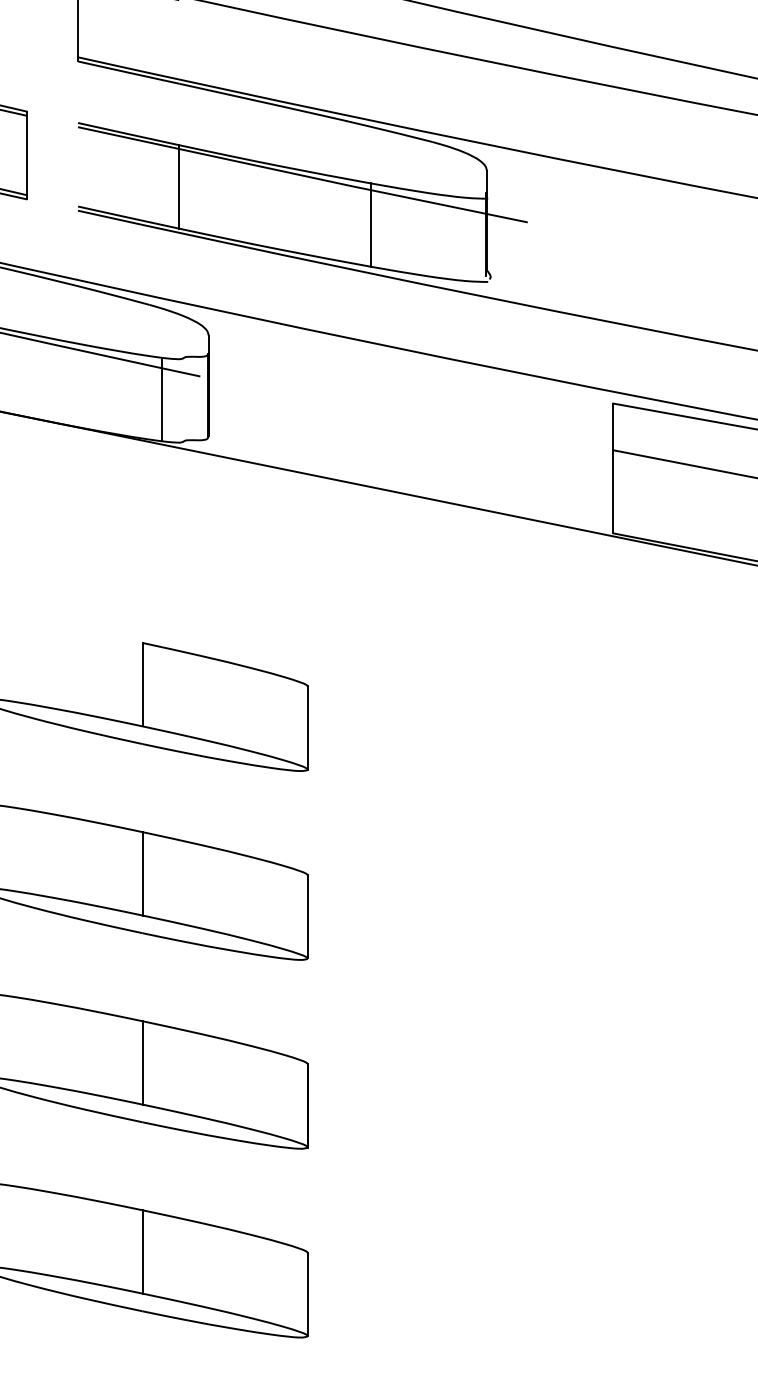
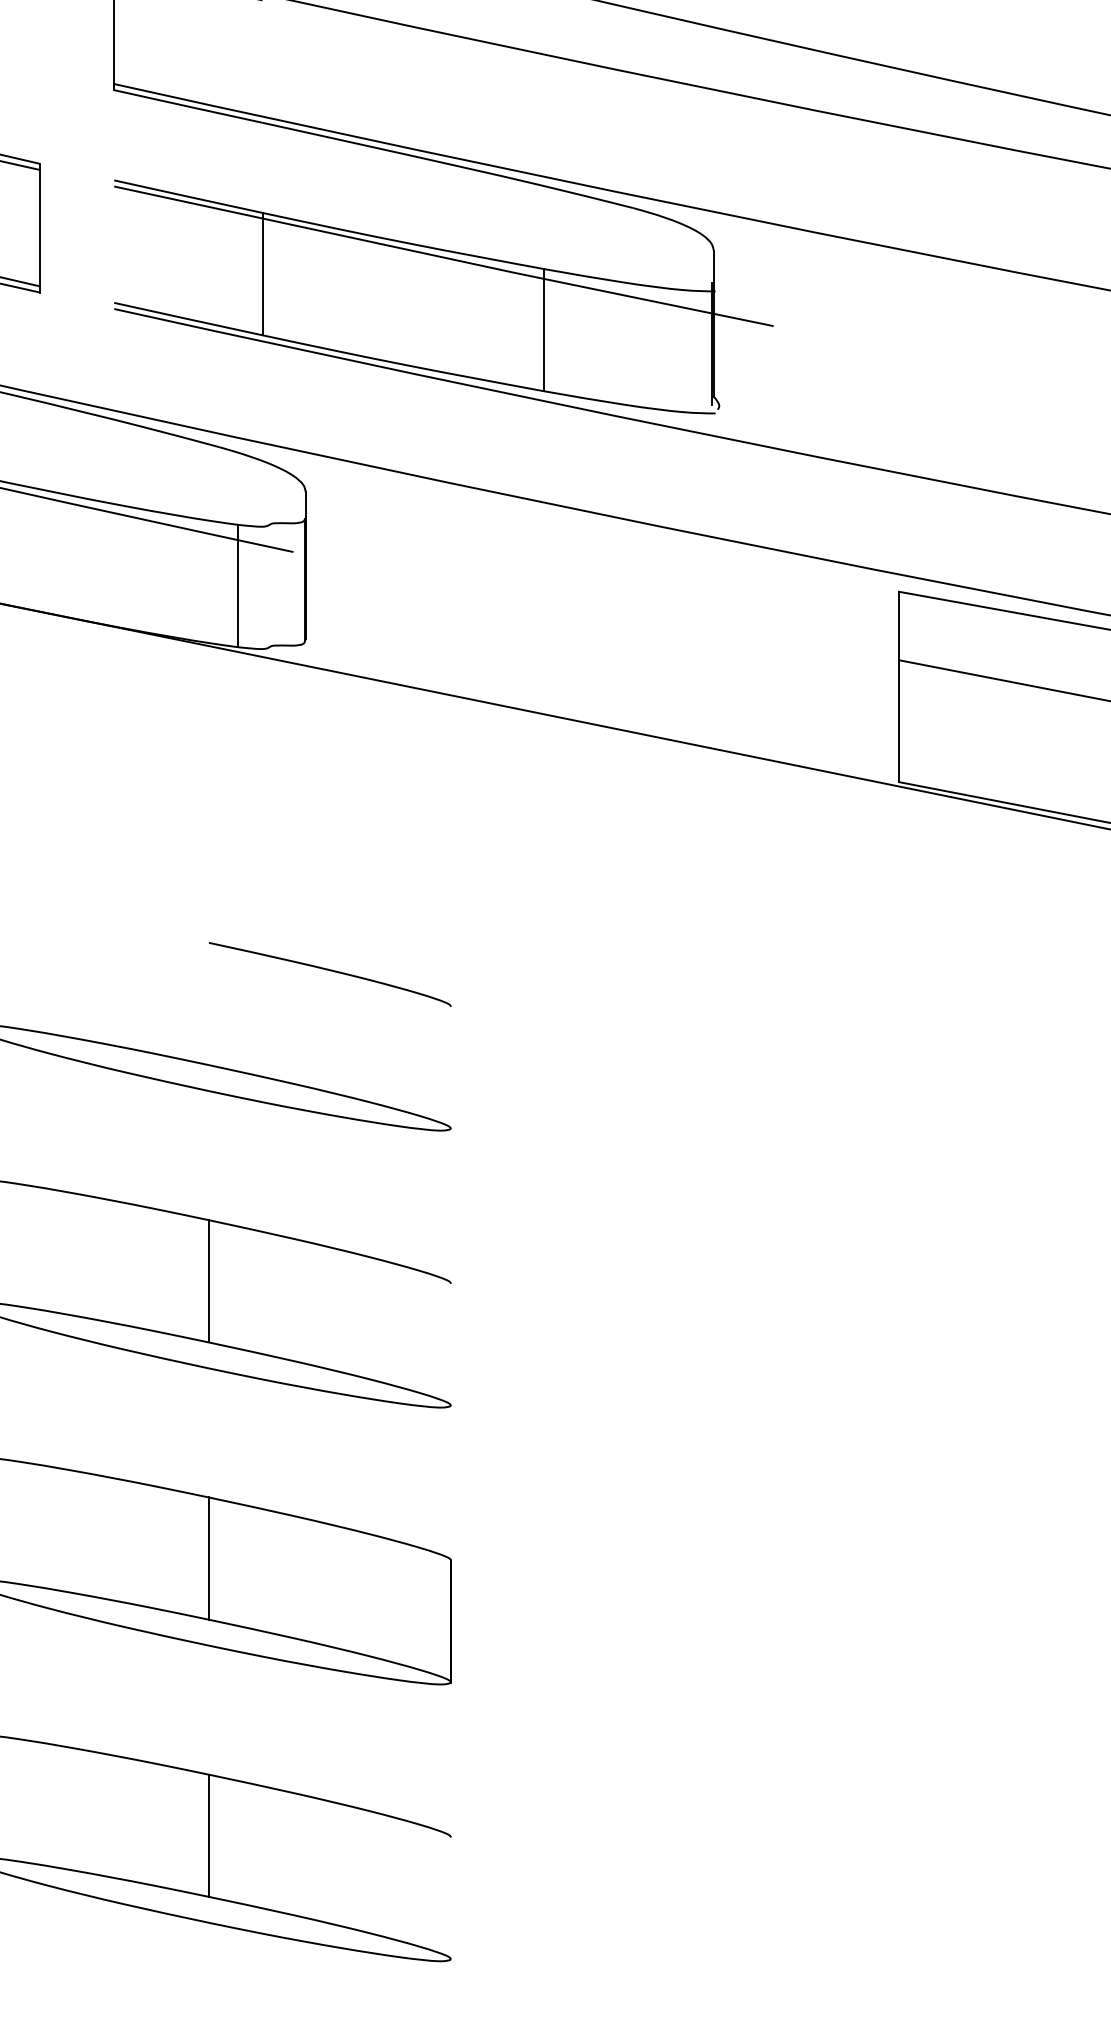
line: (142, 684) -> (208, 1003), removed
line: (307, 727) -> (450, 1066), removed
line: (307, 916) -> (450, 1343), removed
line: (307, 1293) -> (450, 1896), removed

